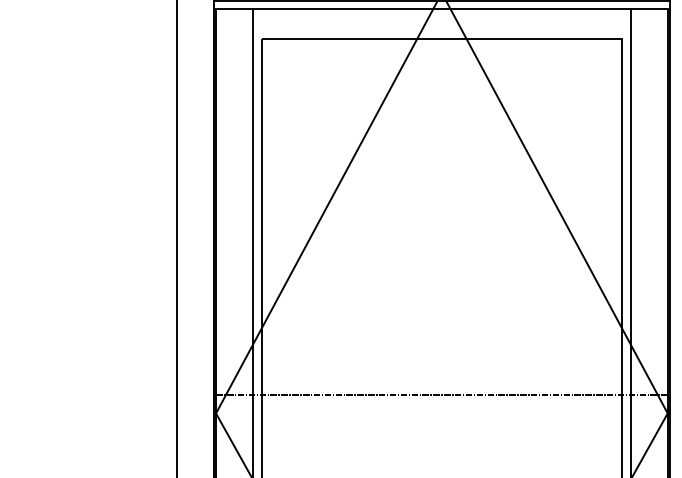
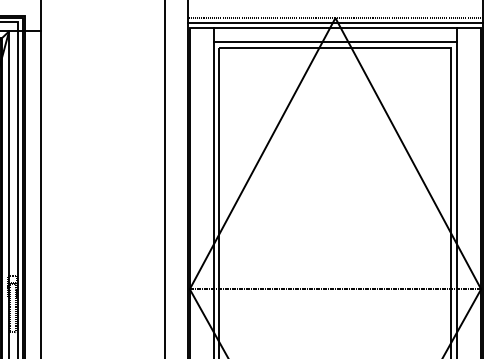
line: (441, 29) -> (335, 41), added
line: (441, 395) -> (335, 289), moved

